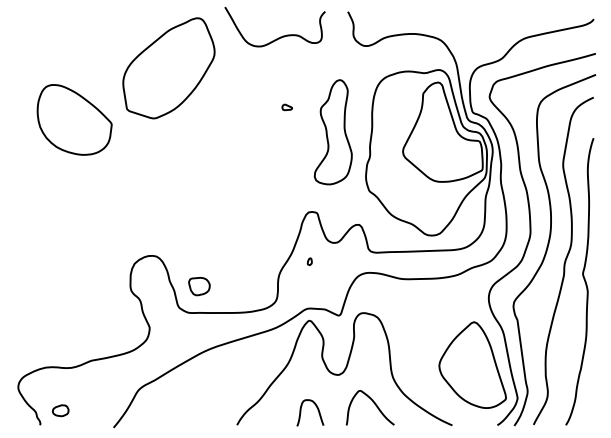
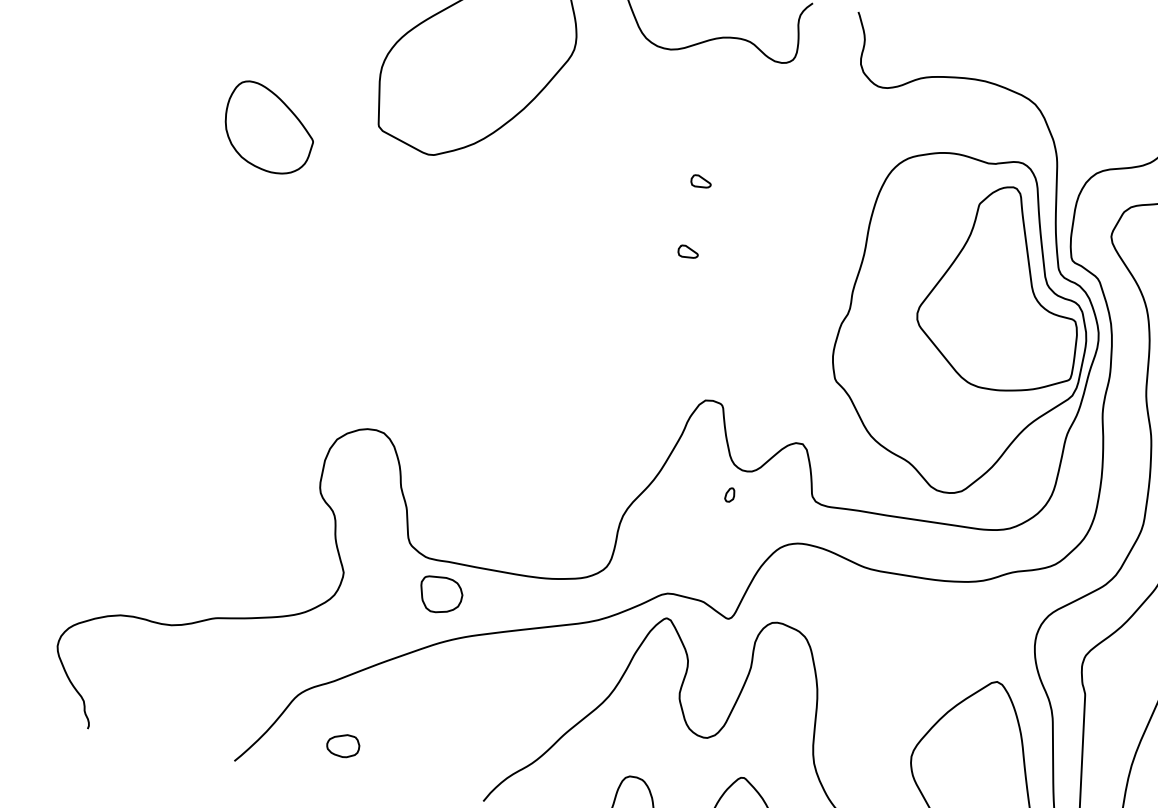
part: (74, 119) -> (269, 127), size x0.6
part: (332, 132) -> (782, 248), removed
part: (286, 142) -> (686, 251), added
part: (309, 261) -> (729, 494), moved
part: (199, 286) -> (441, 595), moved
part: (60, 410) -> (342, 745), moved

